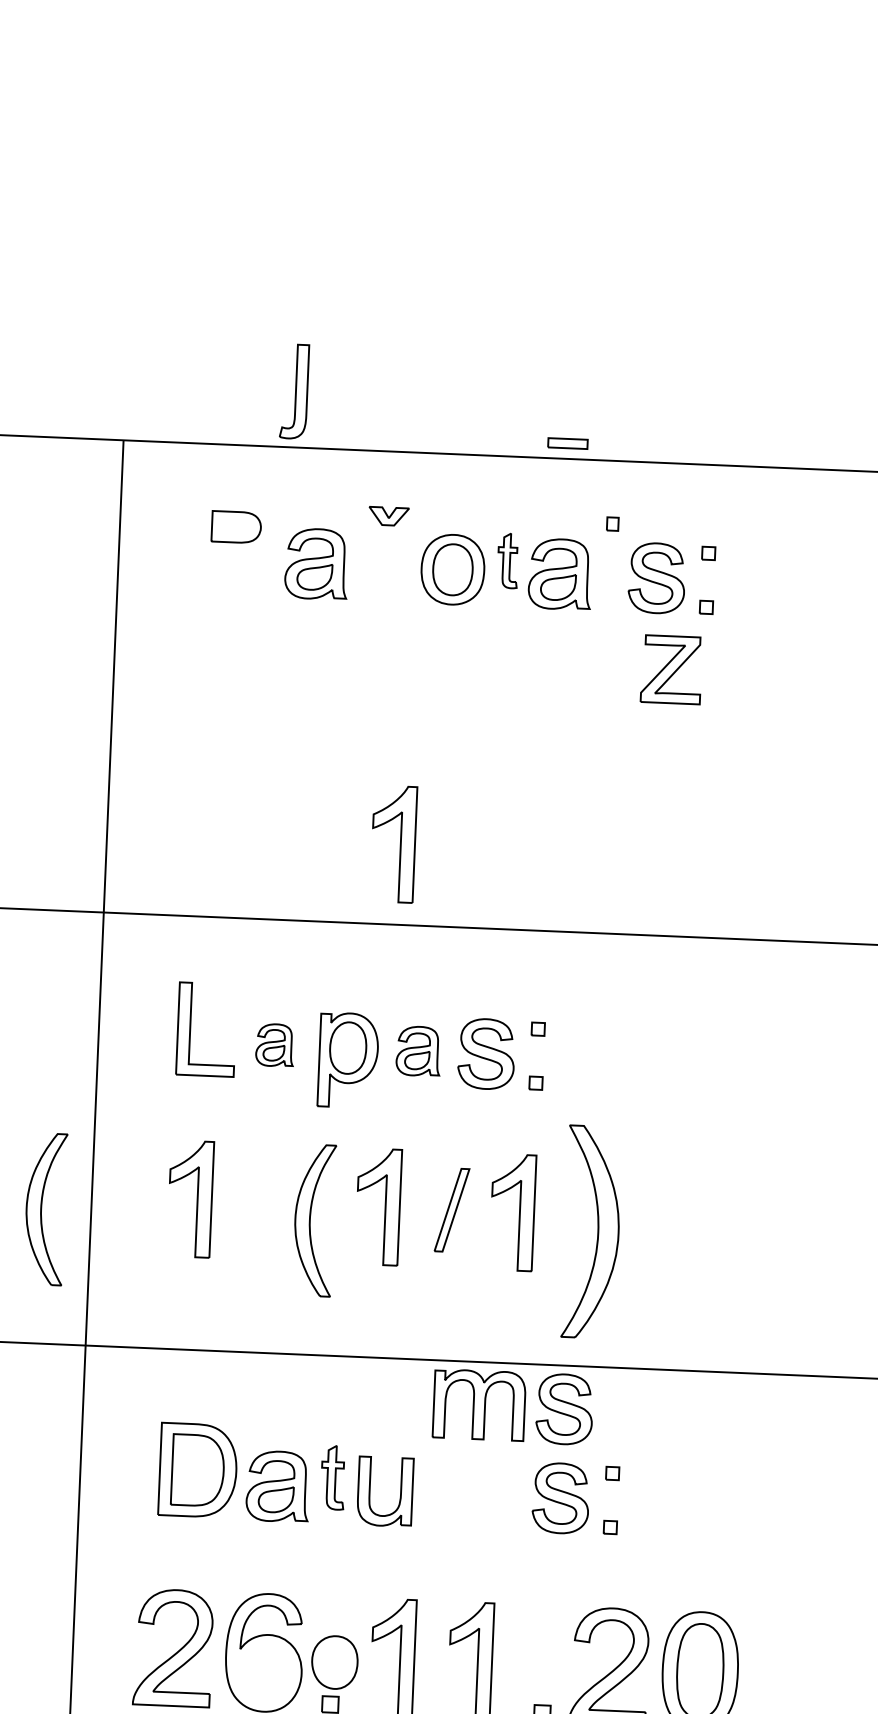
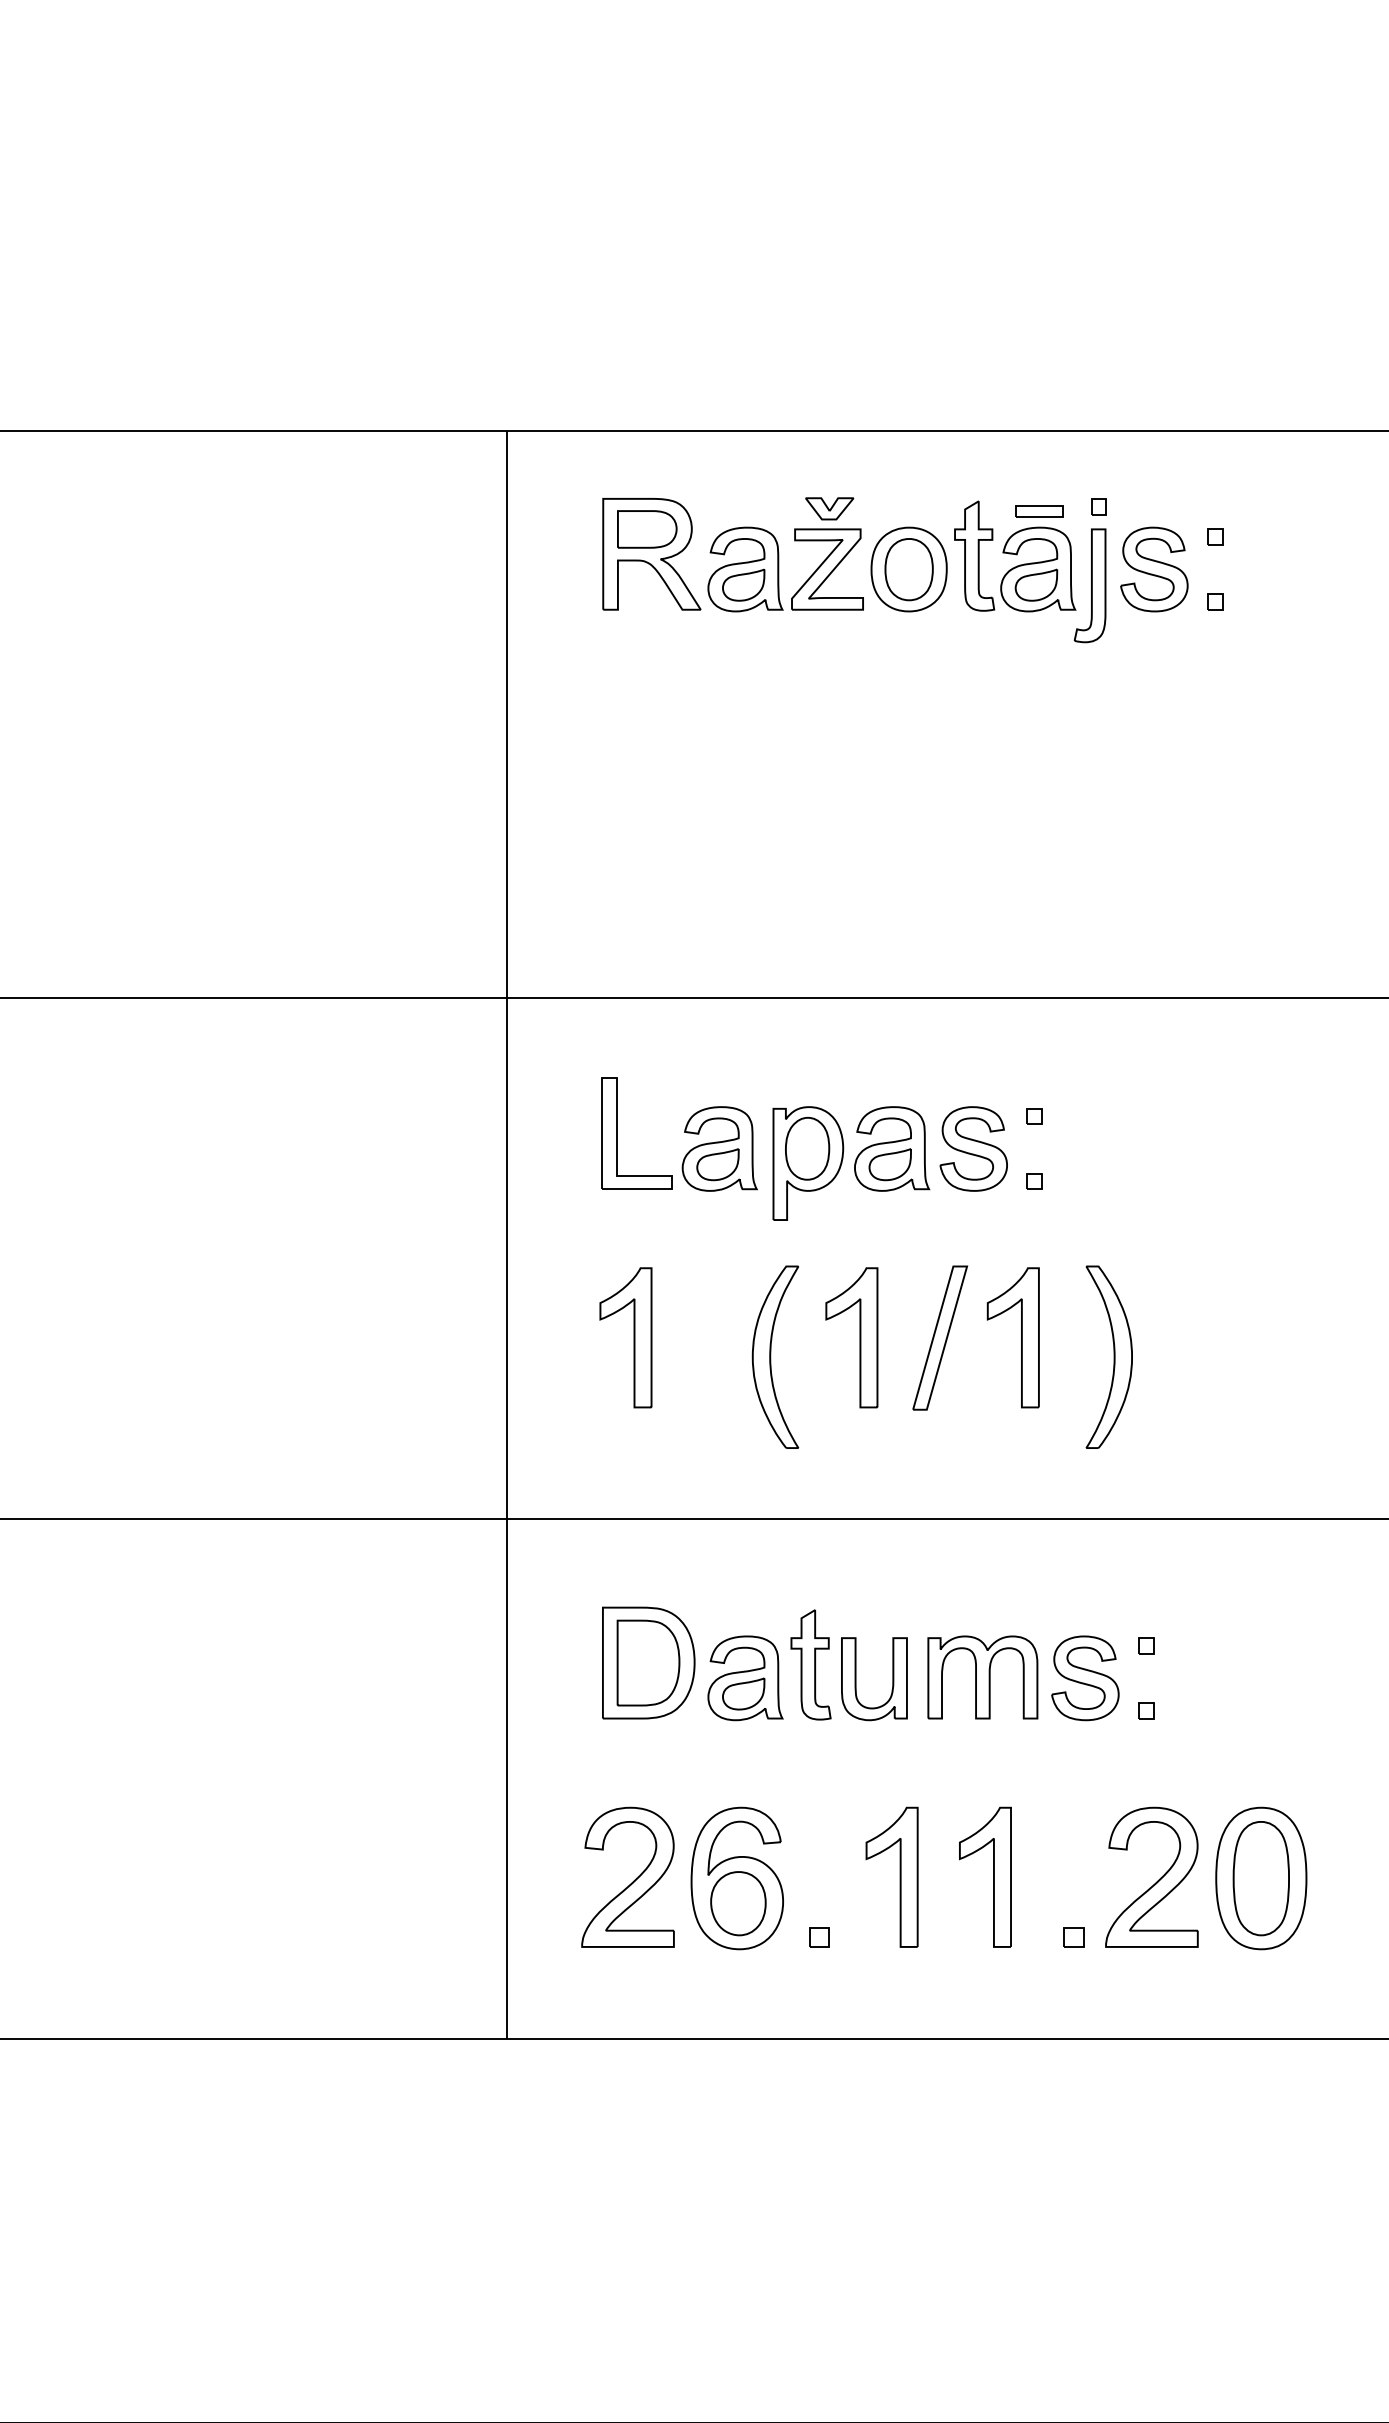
part: (294, 391) -> (1089, 585), moved
part: (567, 443) -> (1039, 511), moved
part: (239, 548) -> (651, 554), added
part: (507, 560) -> (974, 555), size x1.67
part: (671, 669) -> (827, 569), moved
part: (400, 844) -> (859, 901), removed
part: (274, 1044) -> (719, 1148), size x1.67
part: (418, 1050) -> (892, 1148), size x1.43
part: (45, 1208) -> (452, 1356), removed
part: (452, 1209) -> (940, 1337), size x1.43
part: (591, 1231) -> (1108, 1356), size x0.71
part: (479, 1405) -> (982, 1677), moved
part: (564, 1409) -> (1085, 1571), removed
part: (332, 1477) -> (810, 1664), size x1.43
part: (334, 1662) -> (738, 1903), moved

